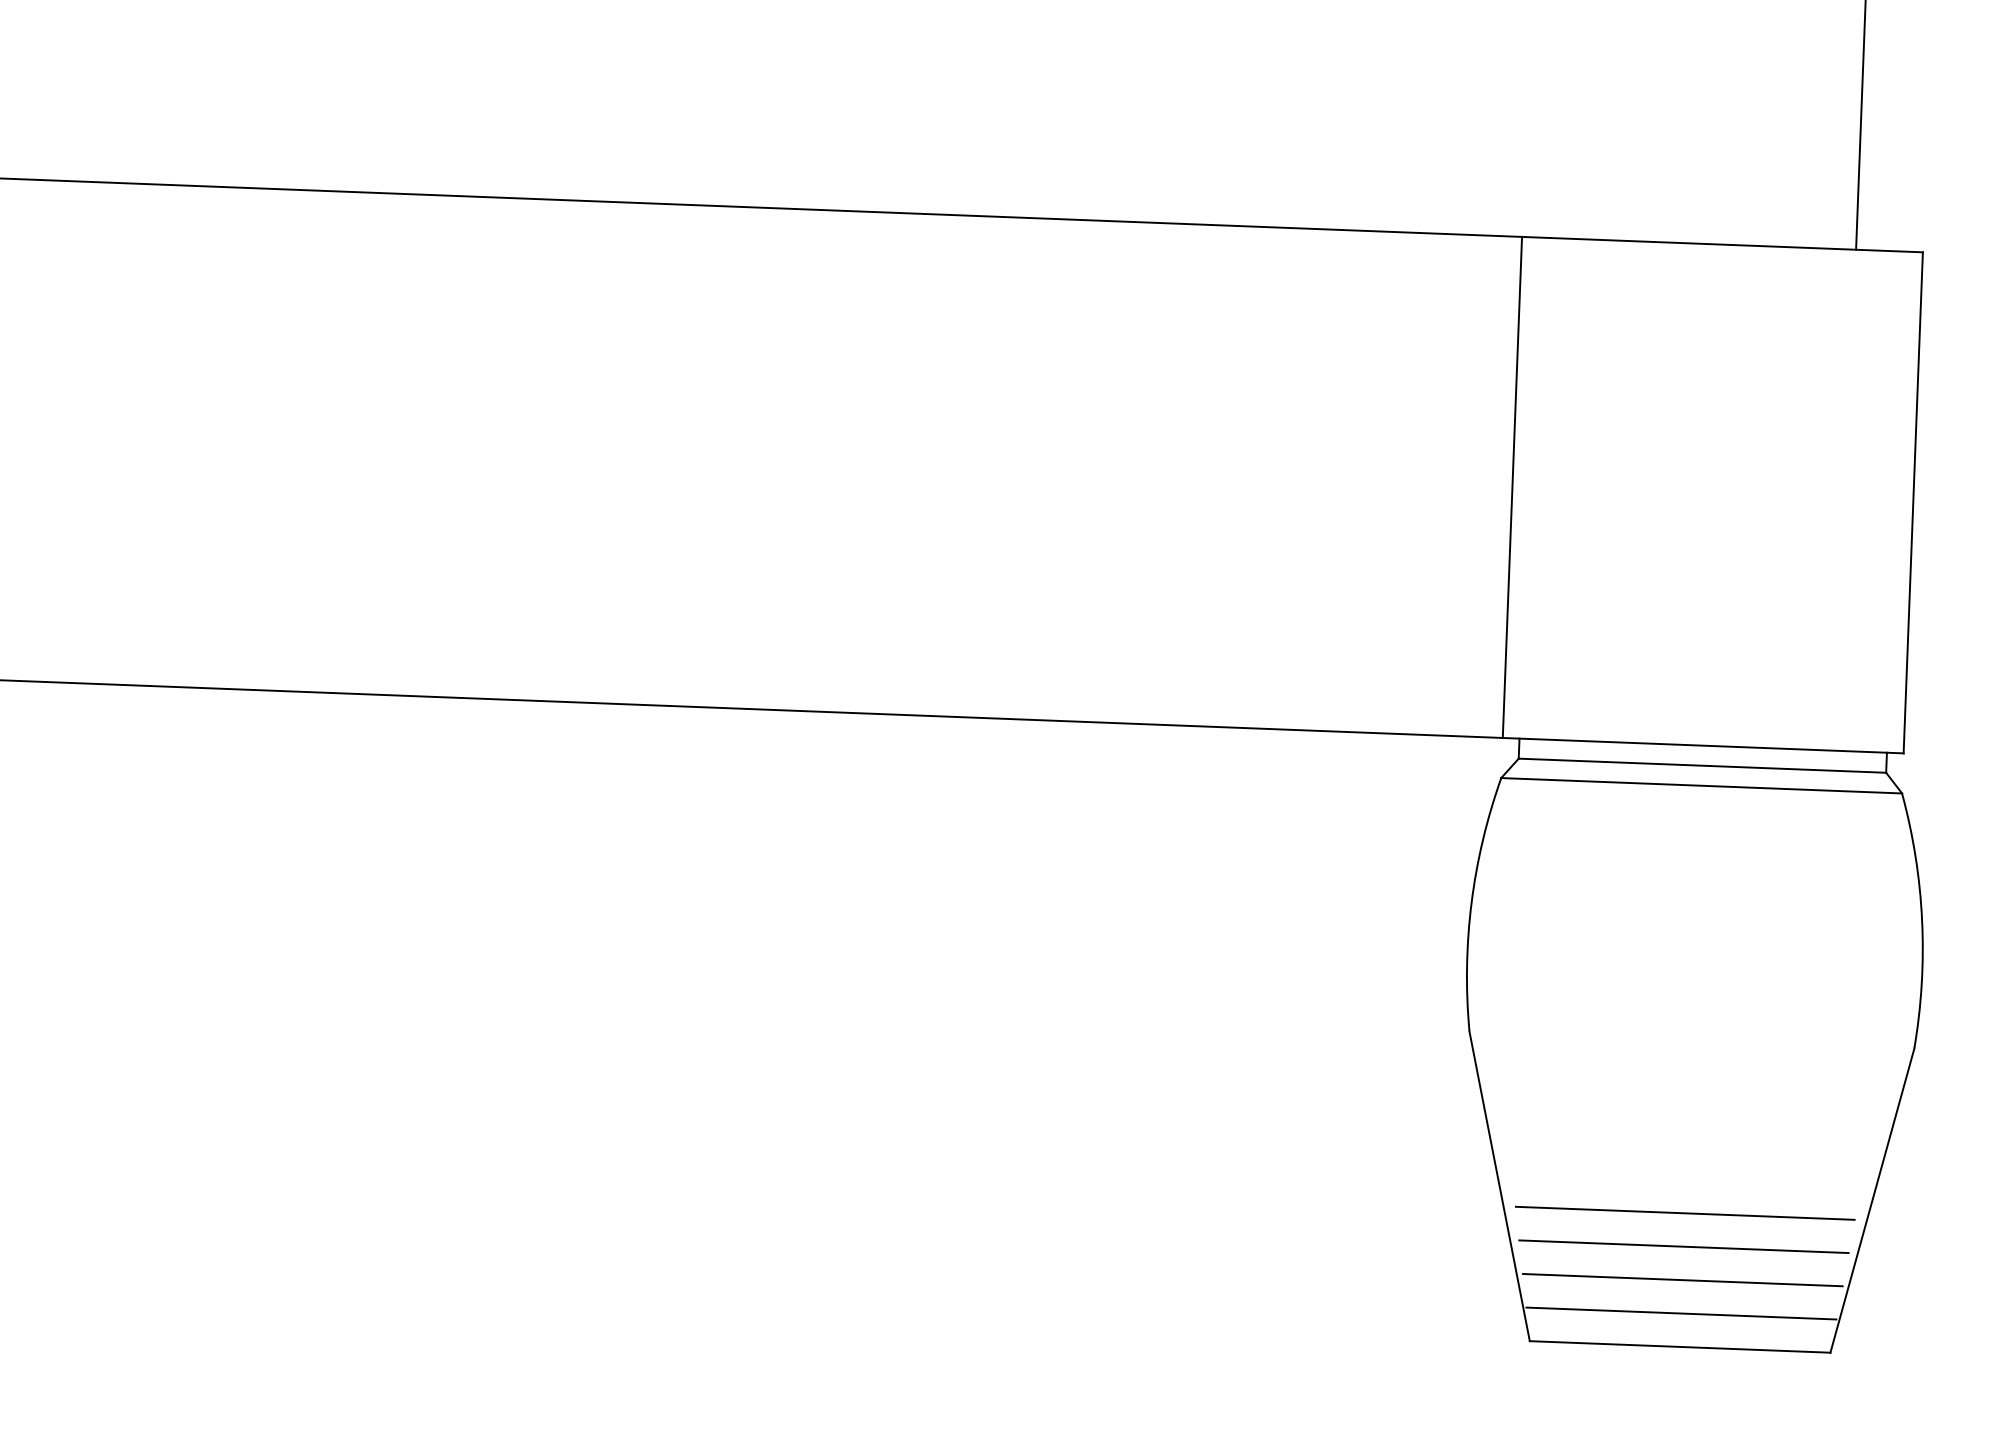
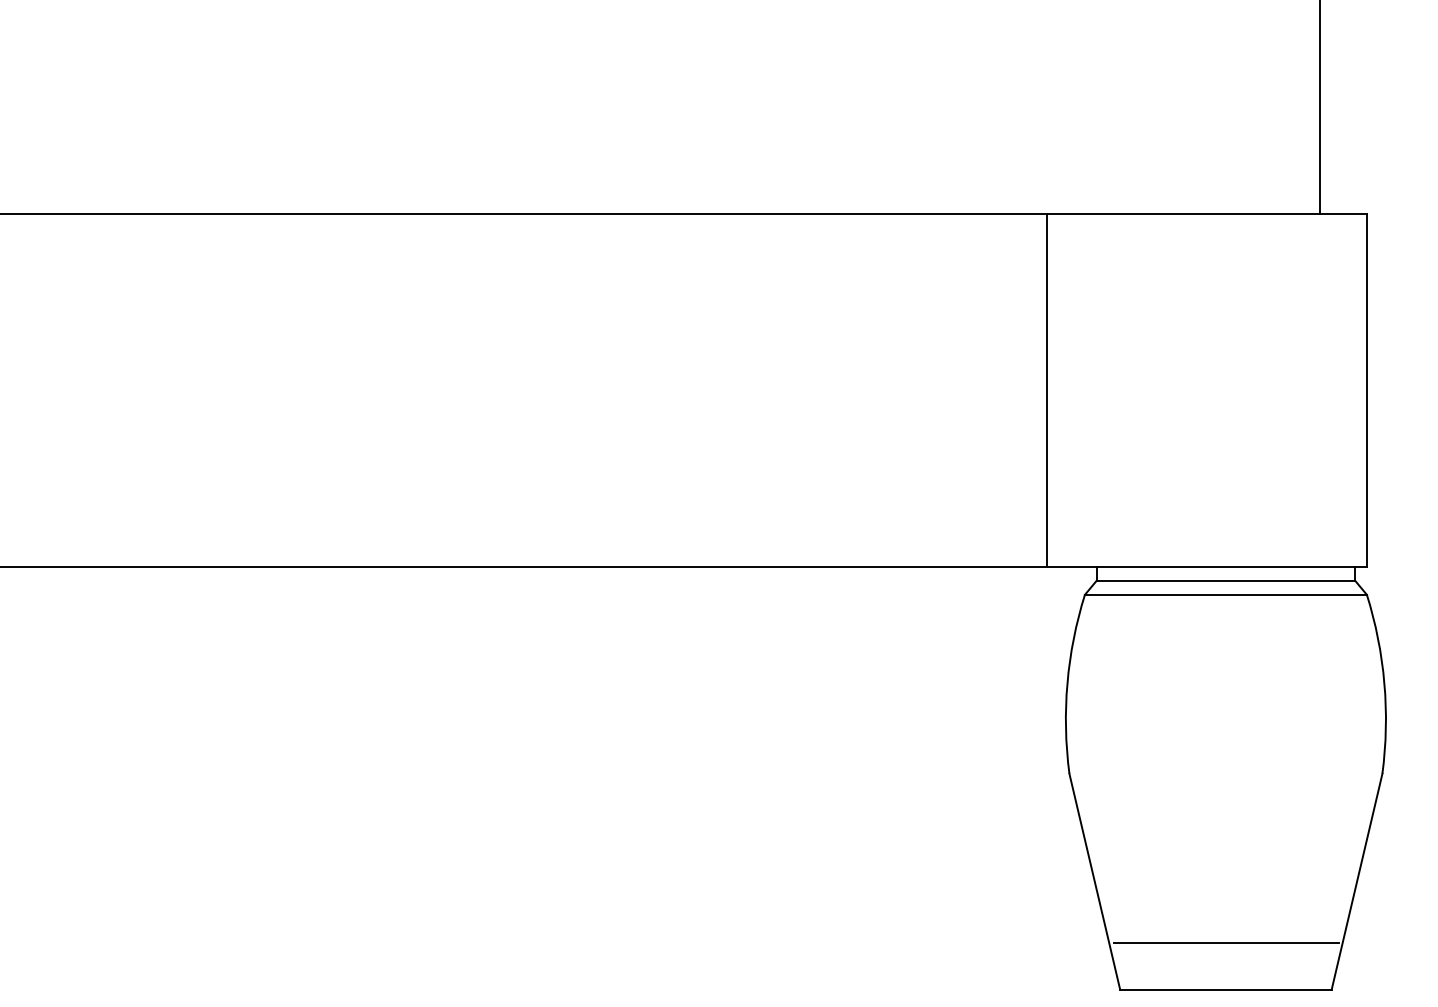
line: (1511, 487) -> (1046, 390), moved
line: (1684, 1213) -> (1225, 895), removed
line: (1683, 1247) -> (1225, 919), removed
line: (1680, 1313) -> (1225, 966), removed

